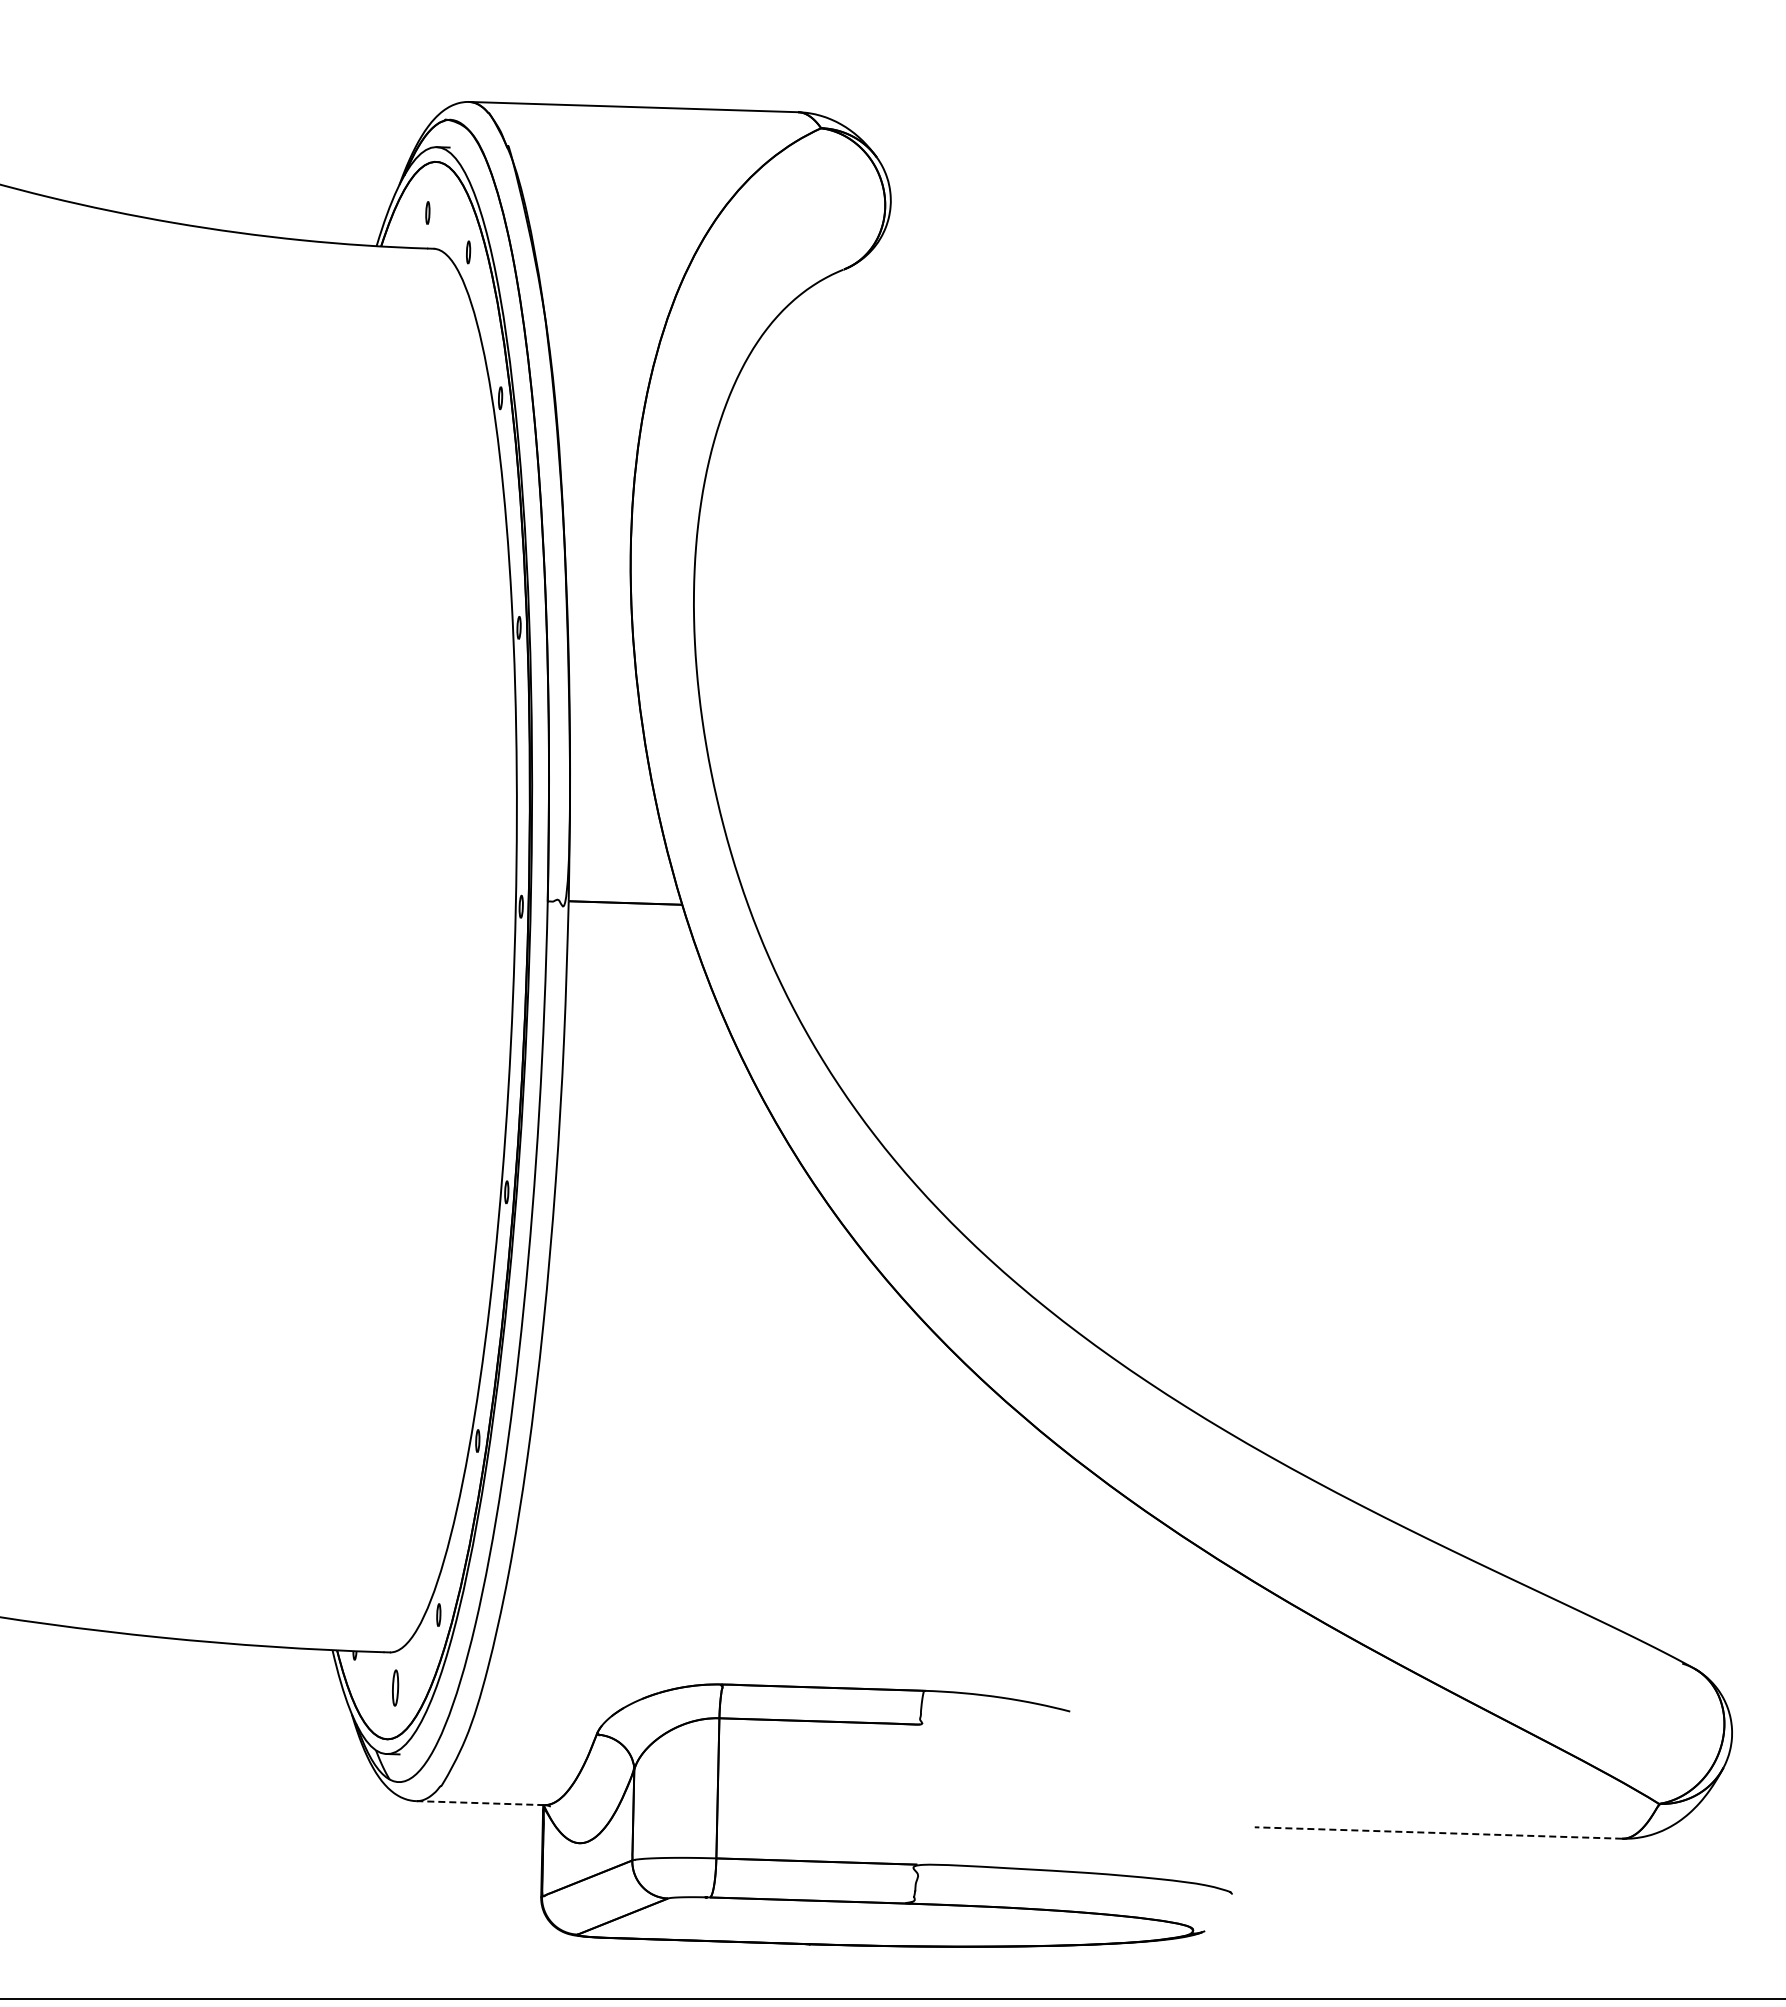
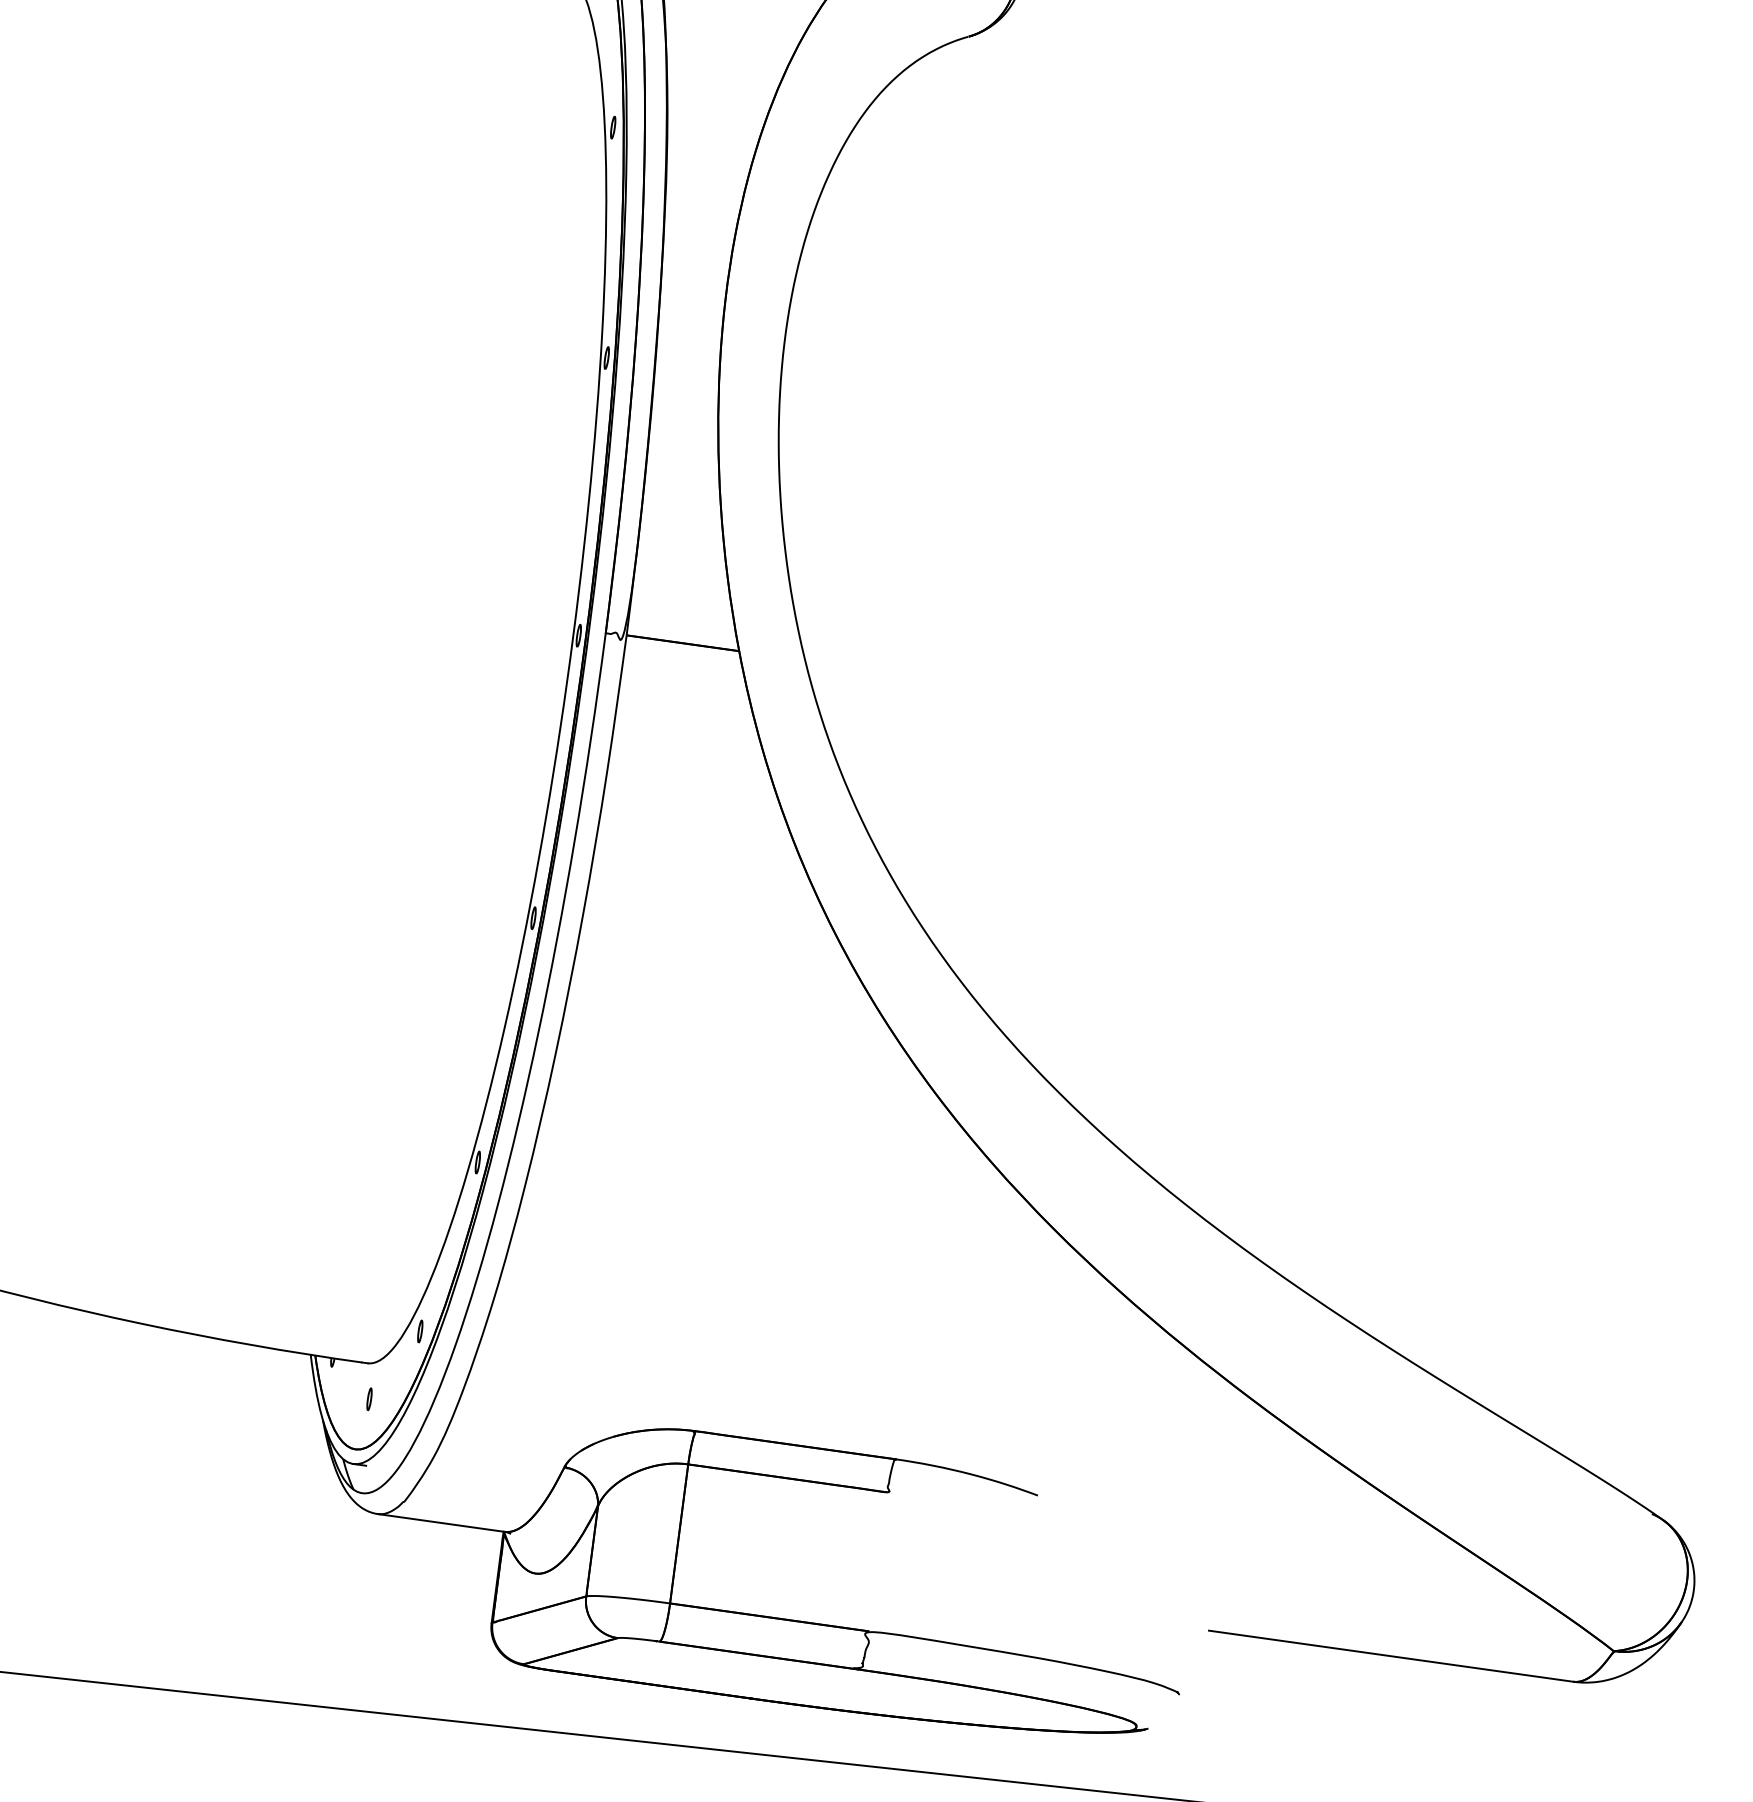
part: (395, 1687) -> (369, 1398), size x0.62
line: (480, 1803) -> (441, 1523), dashed -> solid
line: (1438, 1833) -> (1391, 1656), dashed -> solid

